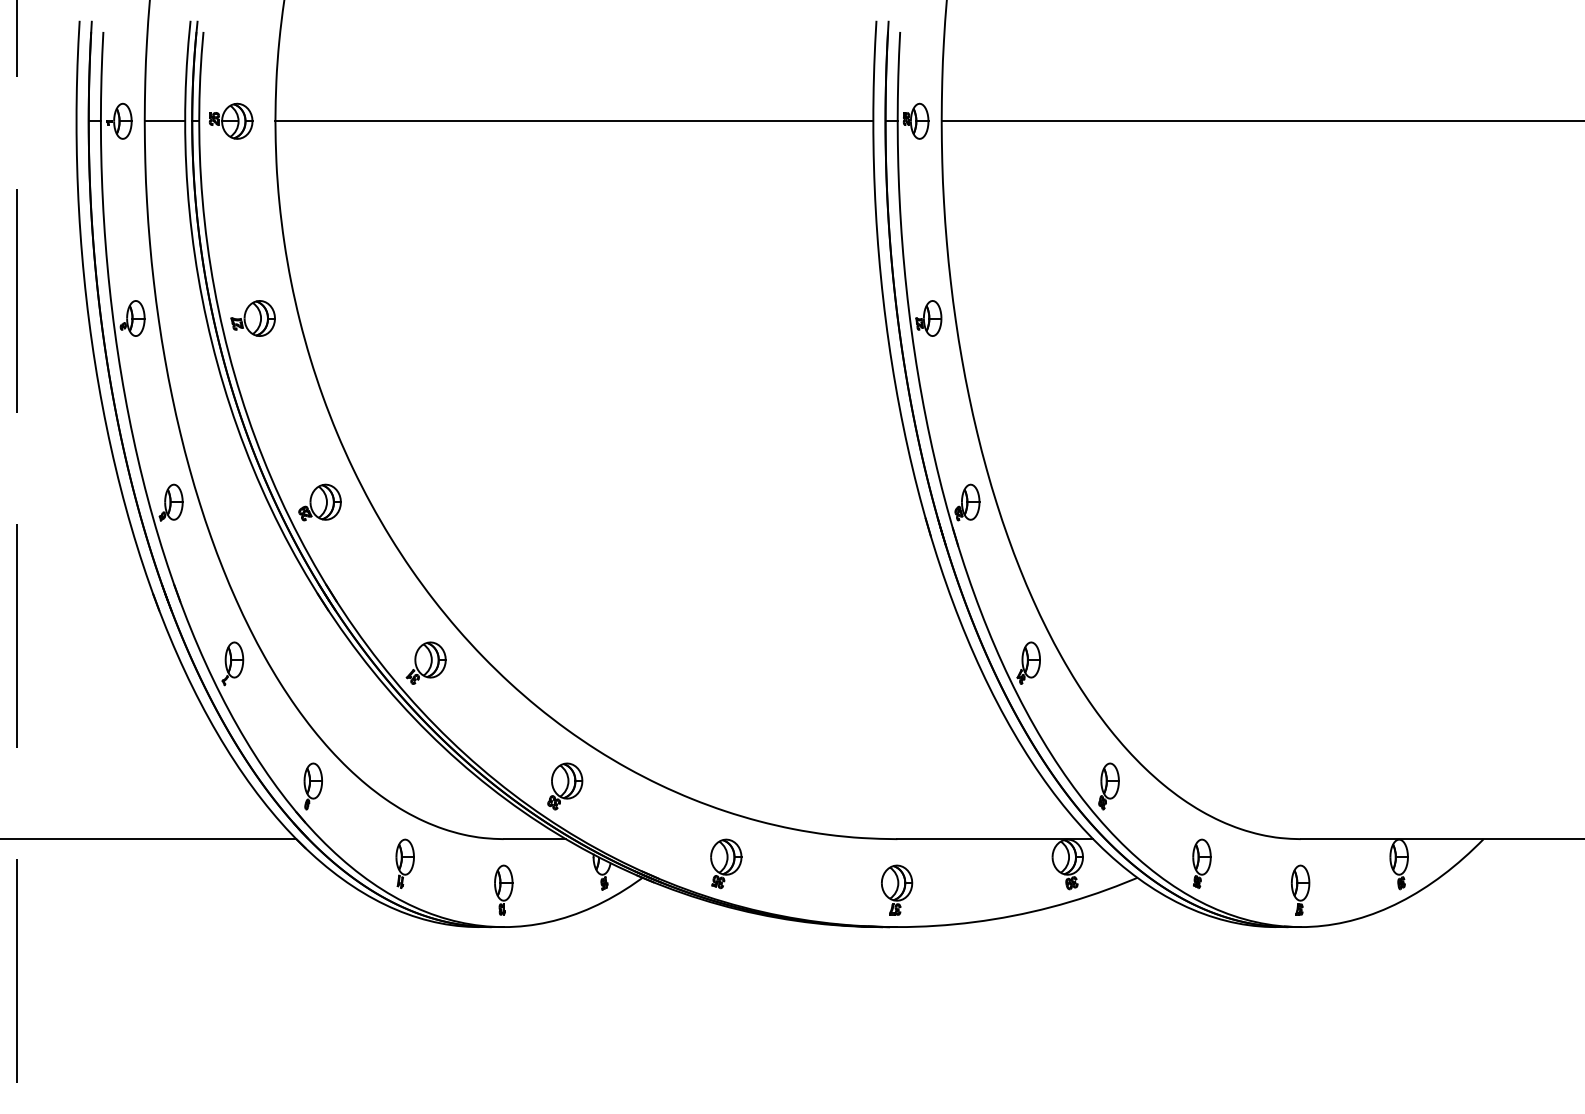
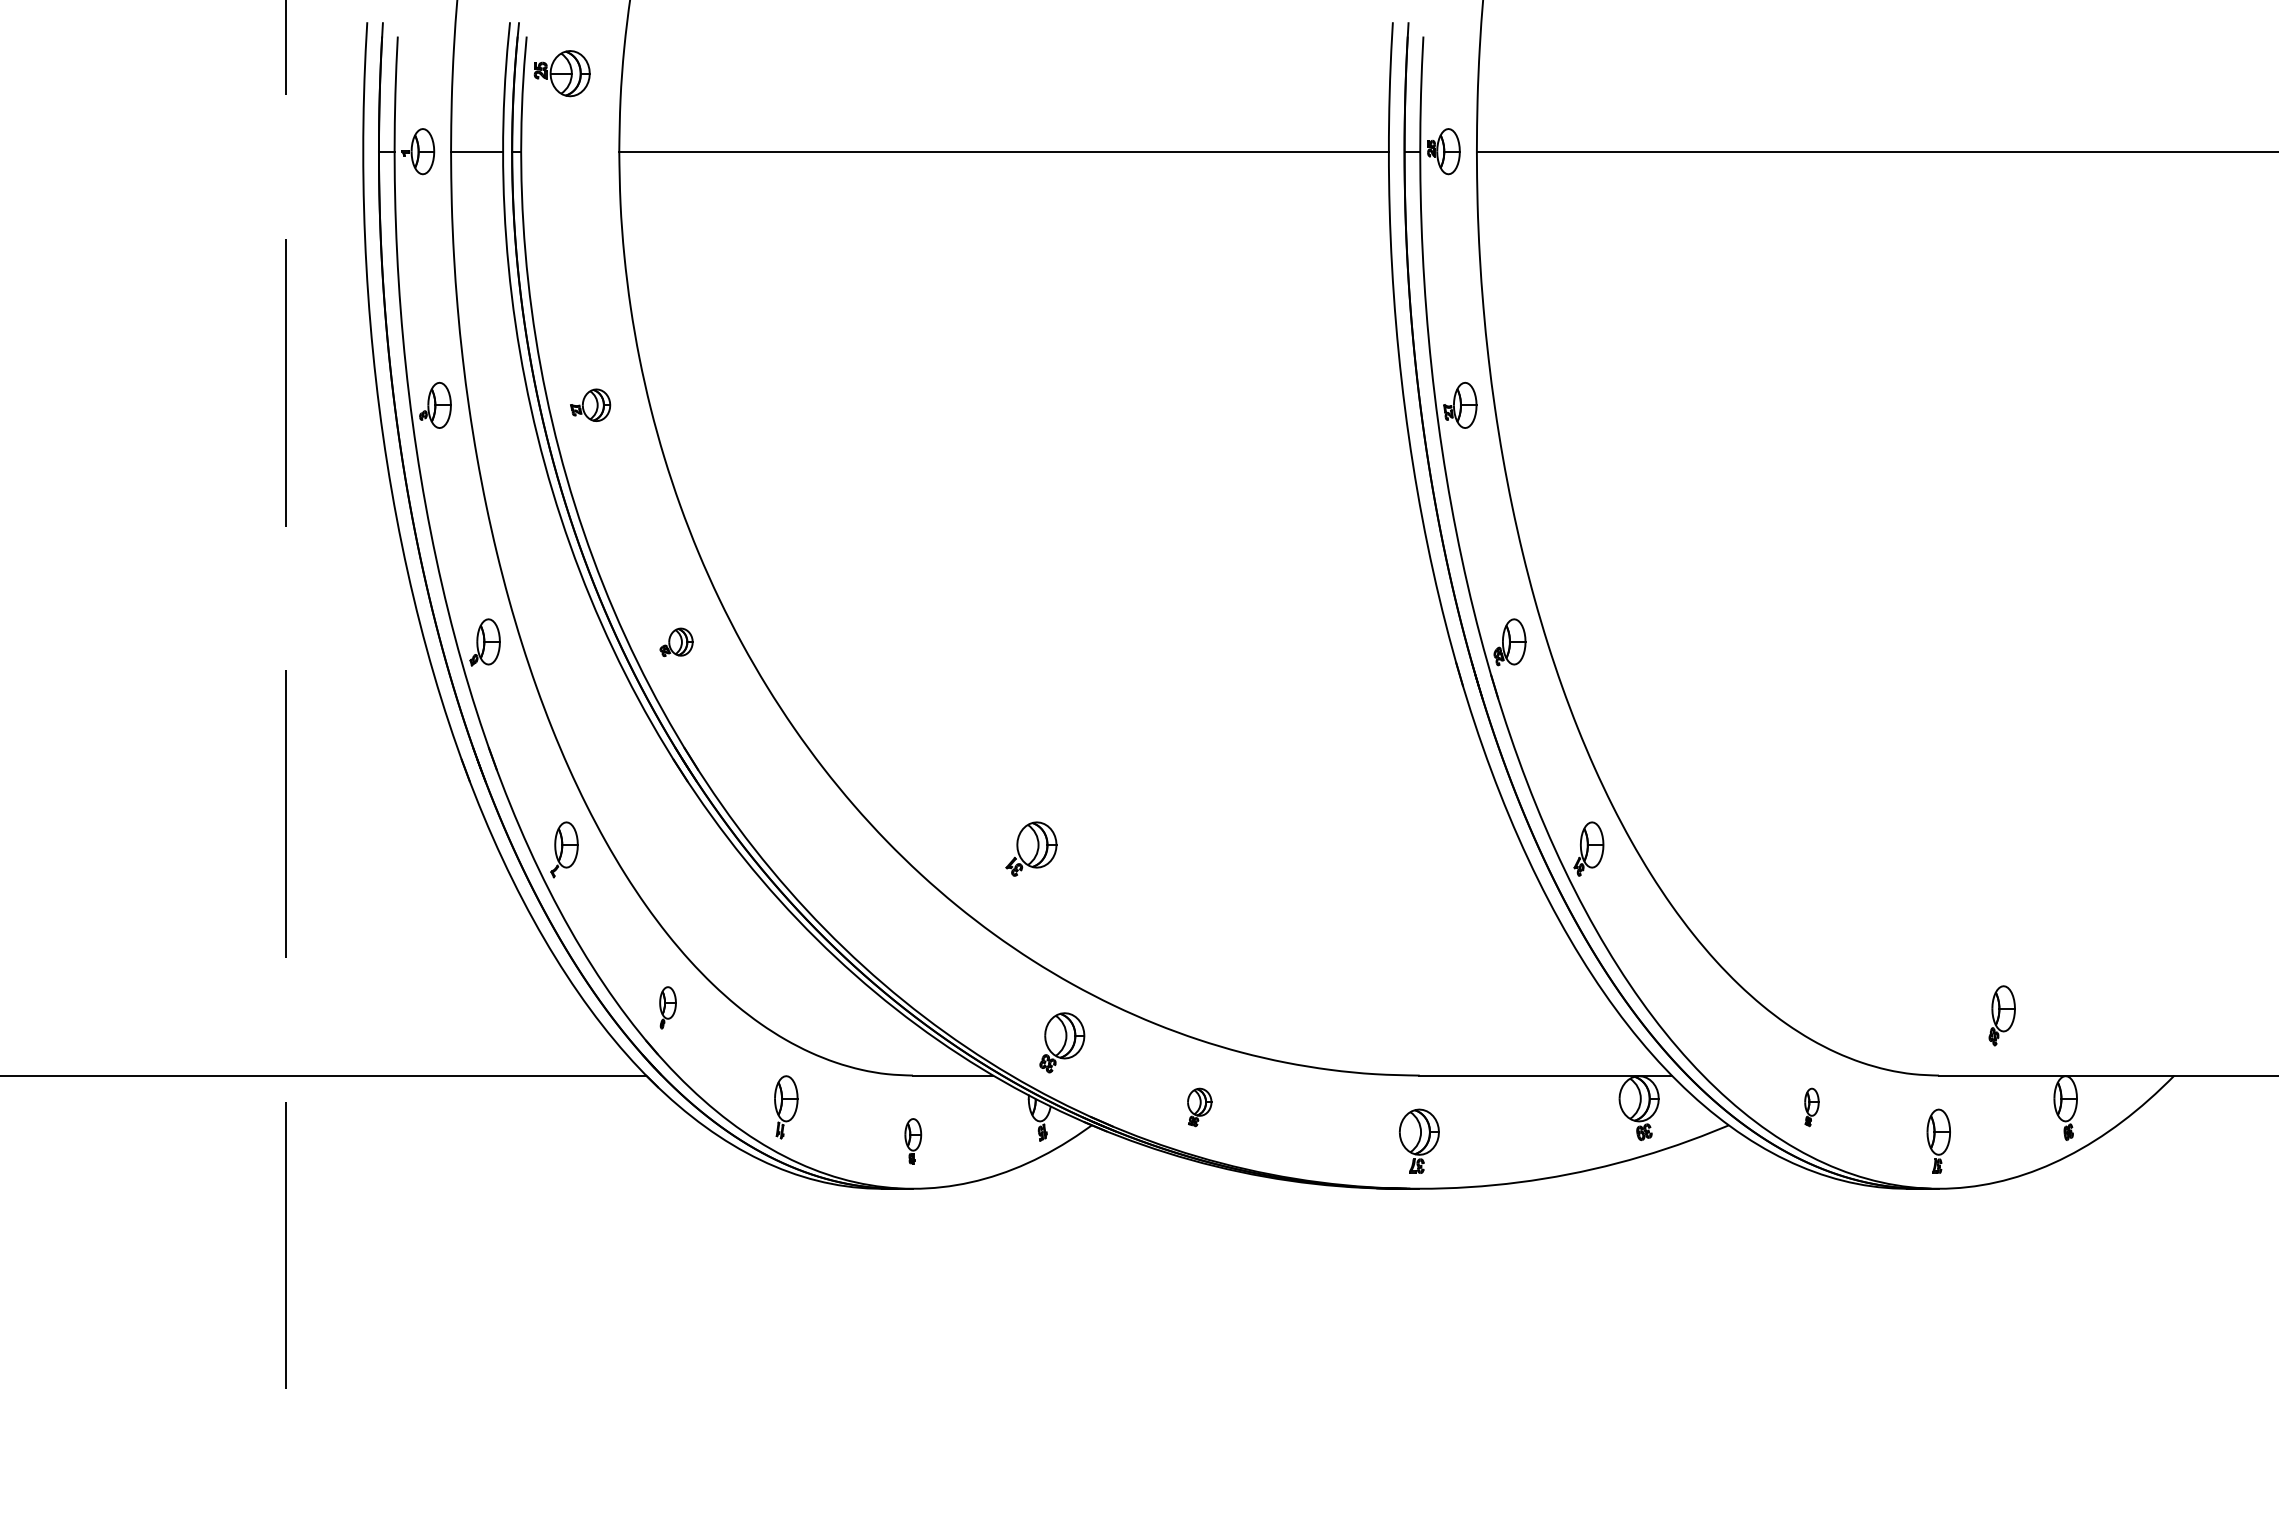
part: (230, 121) -> (561, 73), moved
part: (253, 317) -> (590, 404), size x0.7
part: (319, 502) -> (676, 642), size x0.6
part: (426, 662) -> (1031, 848), moved
part: (312, 786) -> (667, 1007), size x0.7
part: (565, 786) -> (1062, 1042), moved
part: (1108, 786) -> (2001, 1015), moved
part: (726, 863) -> (1199, 1107), size x0.6
part: (1201, 863) -> (1811, 1107), size x0.6
part: (504, 889) -> (913, 1140), size x0.7

